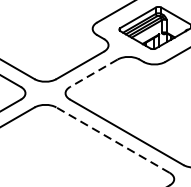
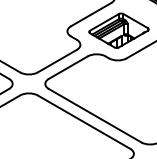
line: (92, 73) -> (67, 67), dashed -> solid
line: (112, 139) -> (83, 121), dashed -> solid

